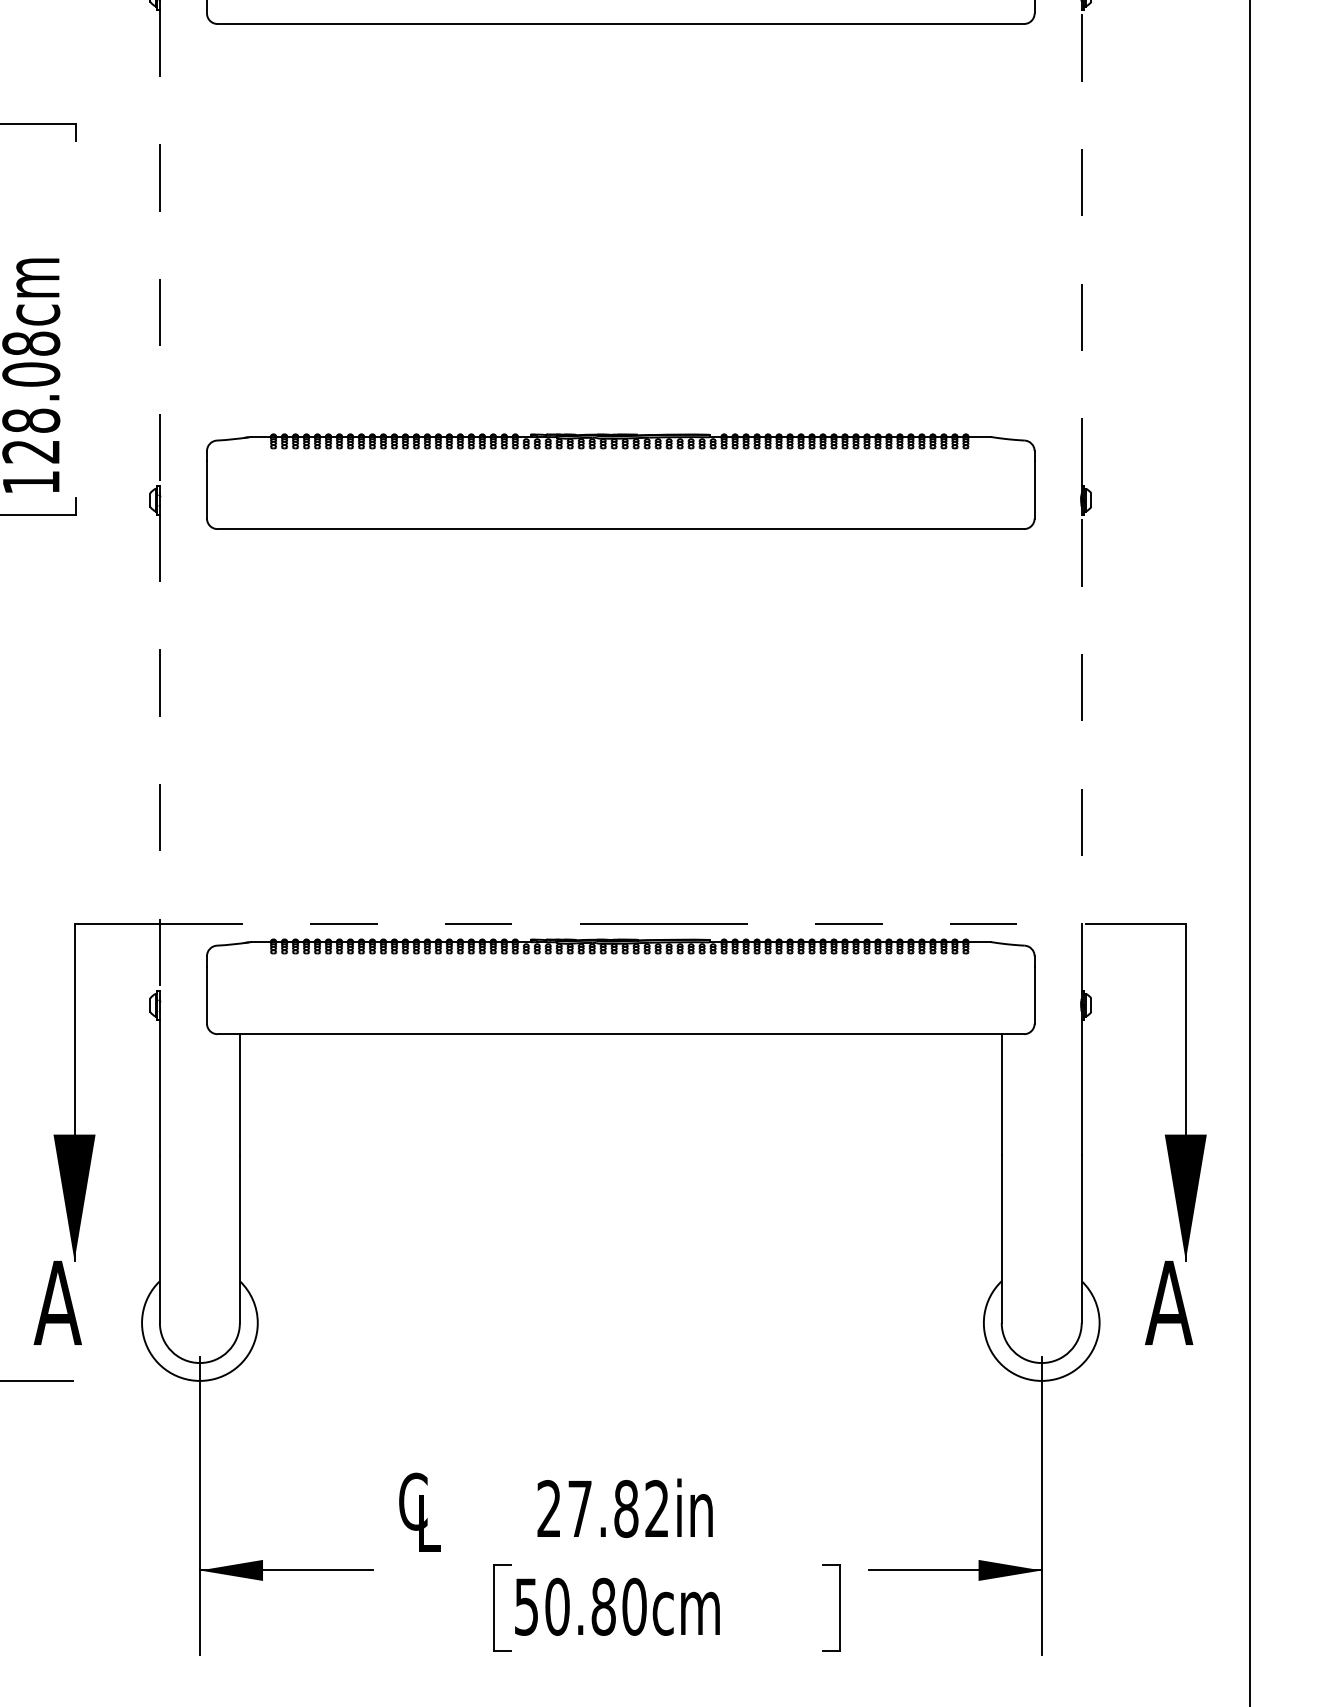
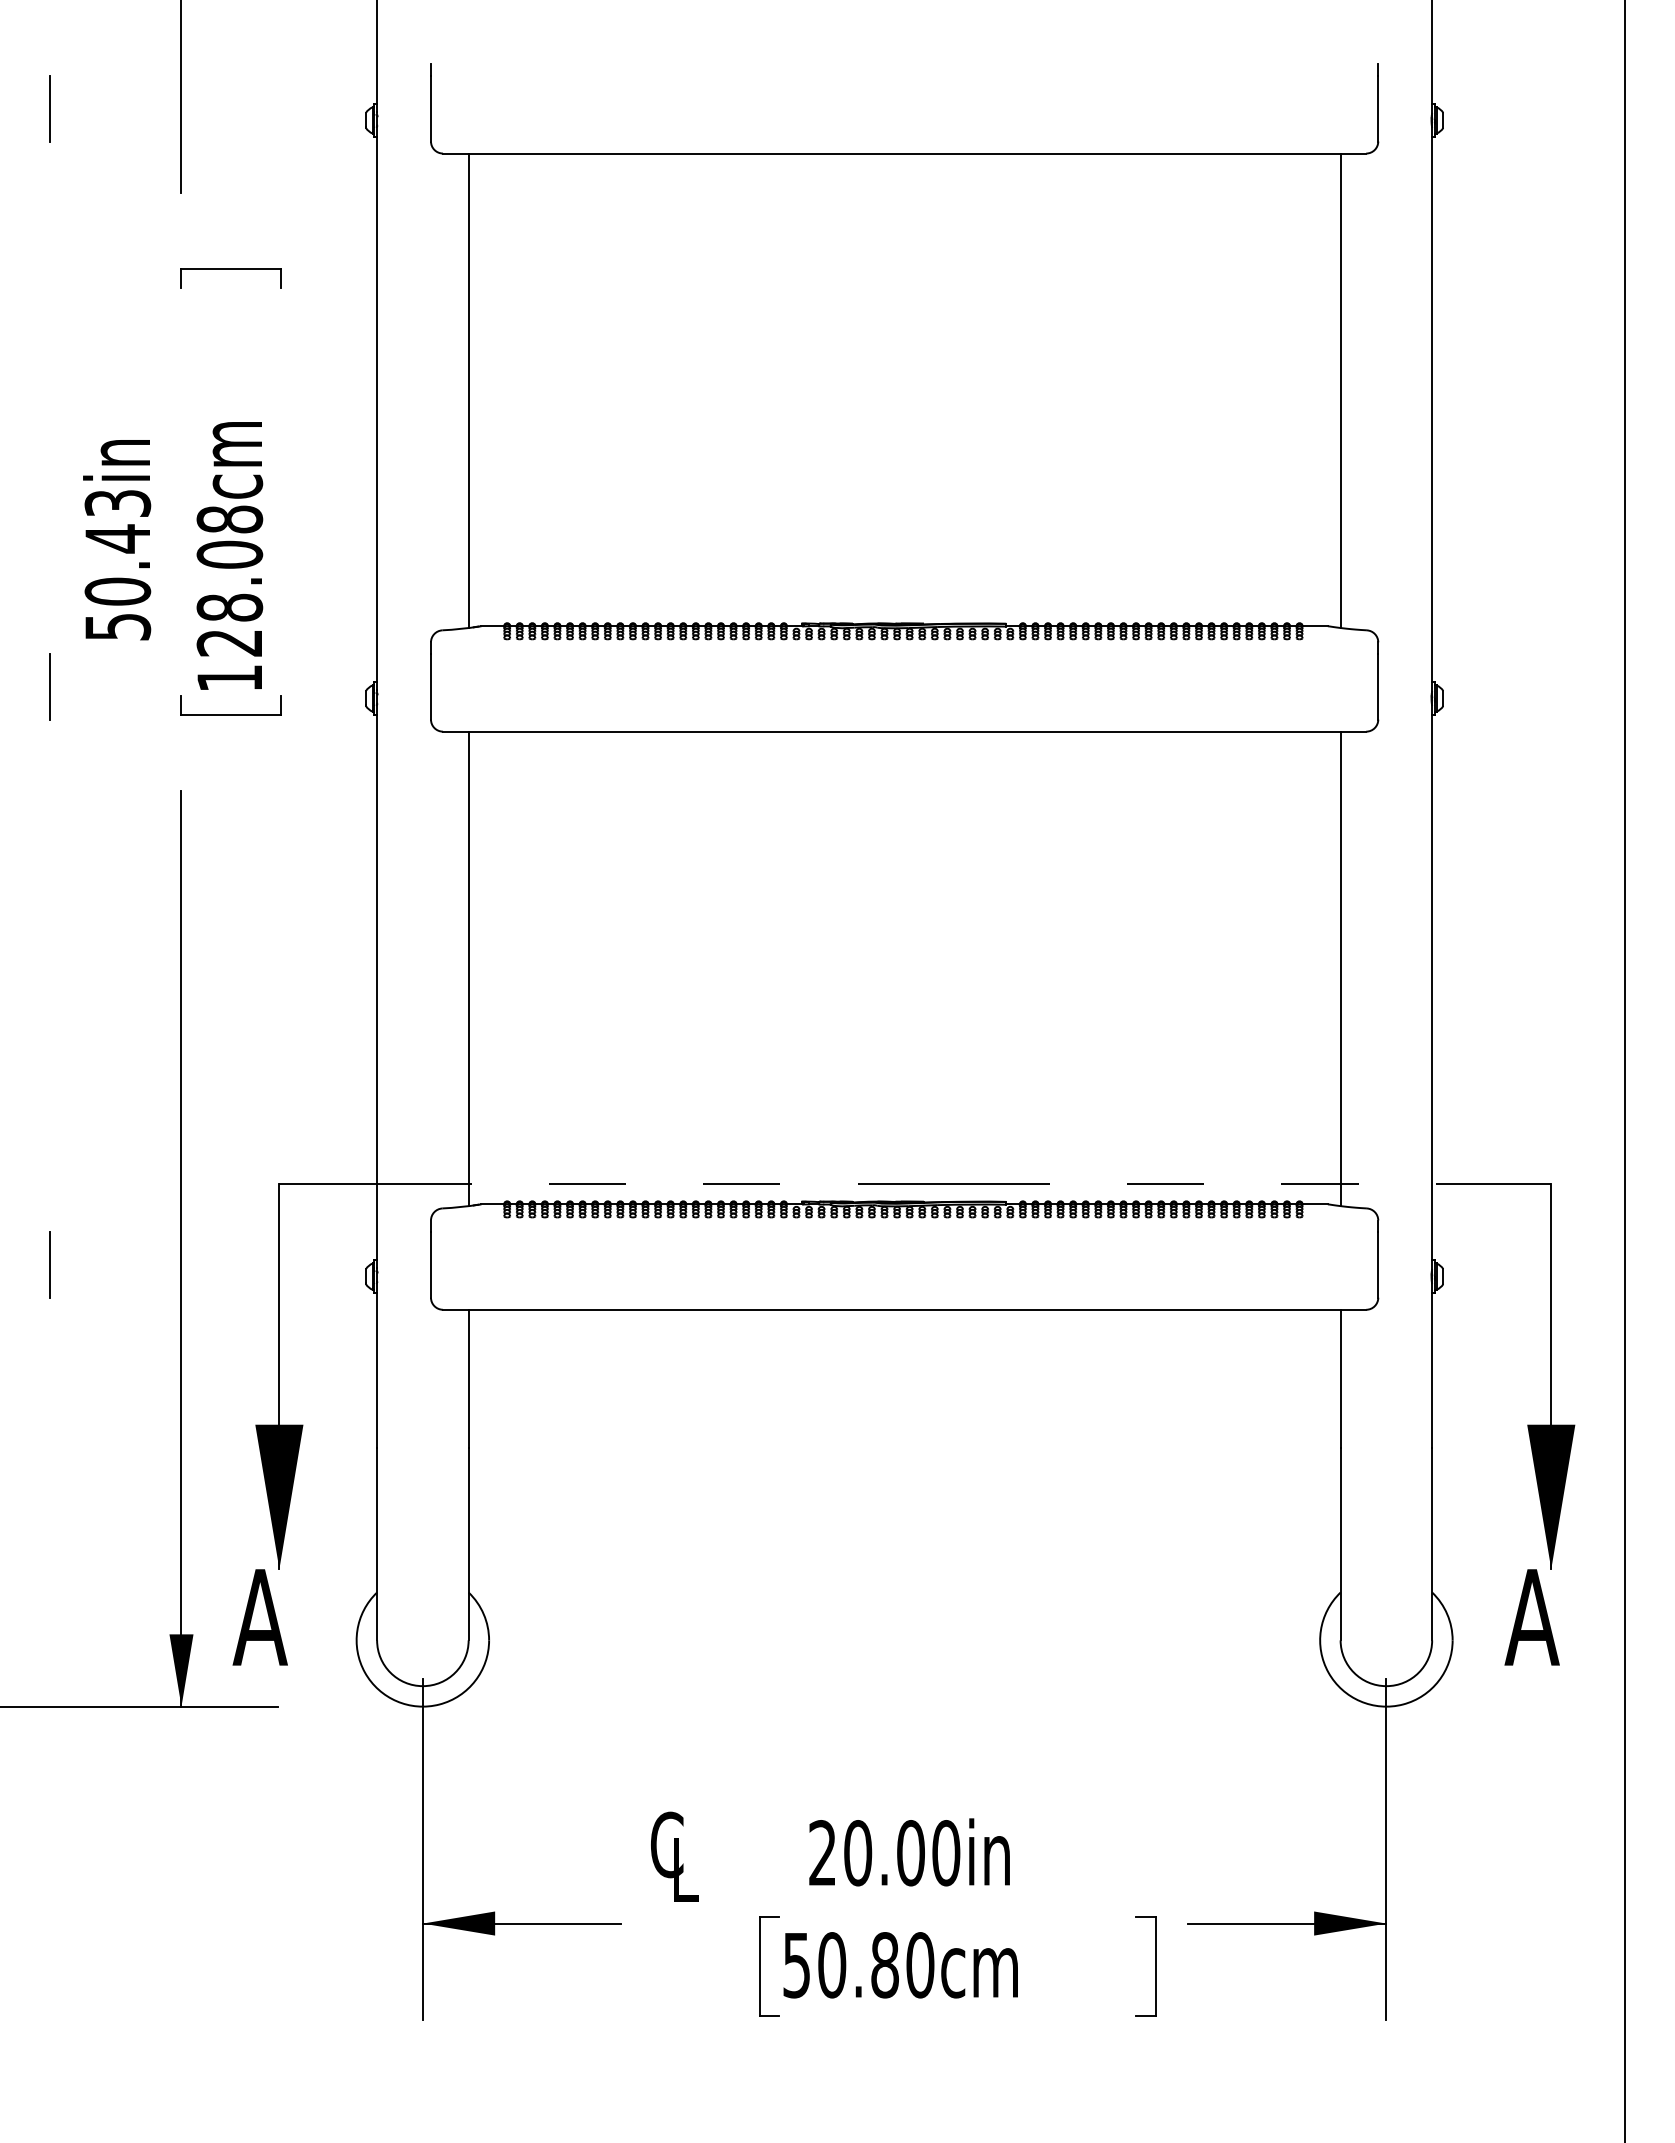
line: (239, 231) -> (468, 390), added
line: (1001, 231) -> (1340, 390), added
line: (1082, 246) -> (1432, 408), dashed -> solid
line: (160, 247) -> (377, 409), dashed -> solid
line: (239, 736) -> (468, 968), added
line: (1001, 736) -> (1340, 968), added
line: (1082, 752) -> (1432, 987), dashed -> solid
line: (160, 753) -> (377, 988), dashed -> solid
text: (618, 1509) -> (902, 1853), 27.82in -> 20.00in

